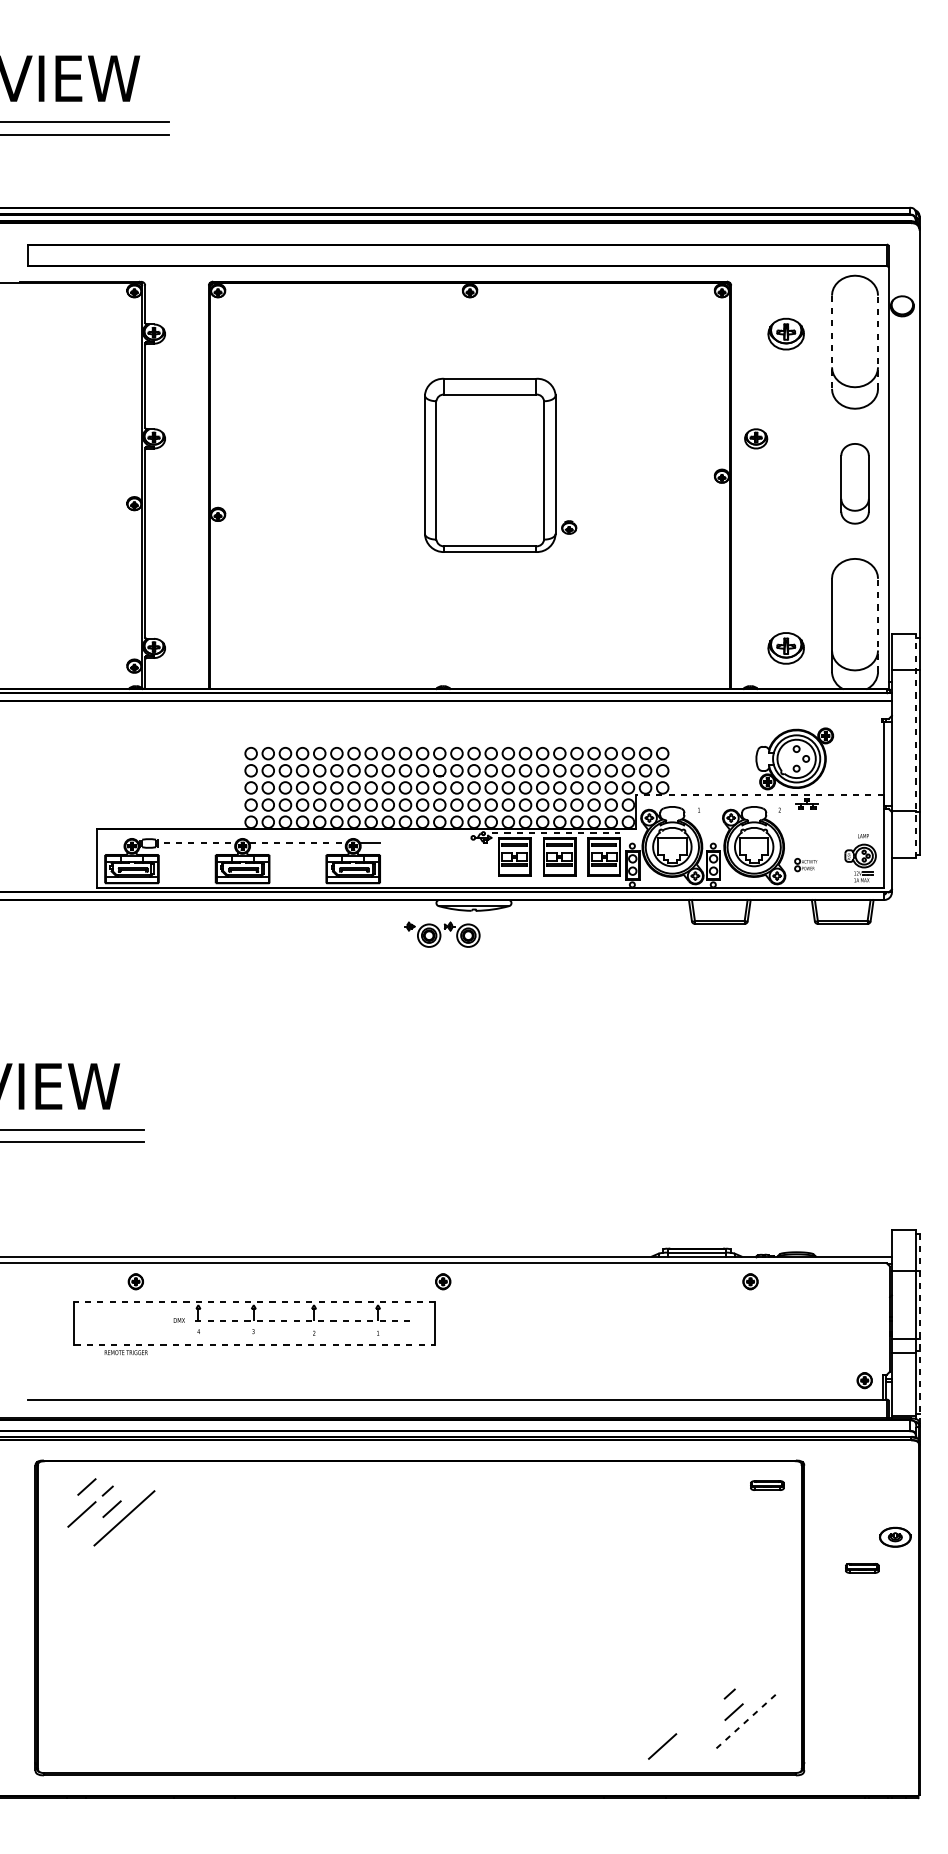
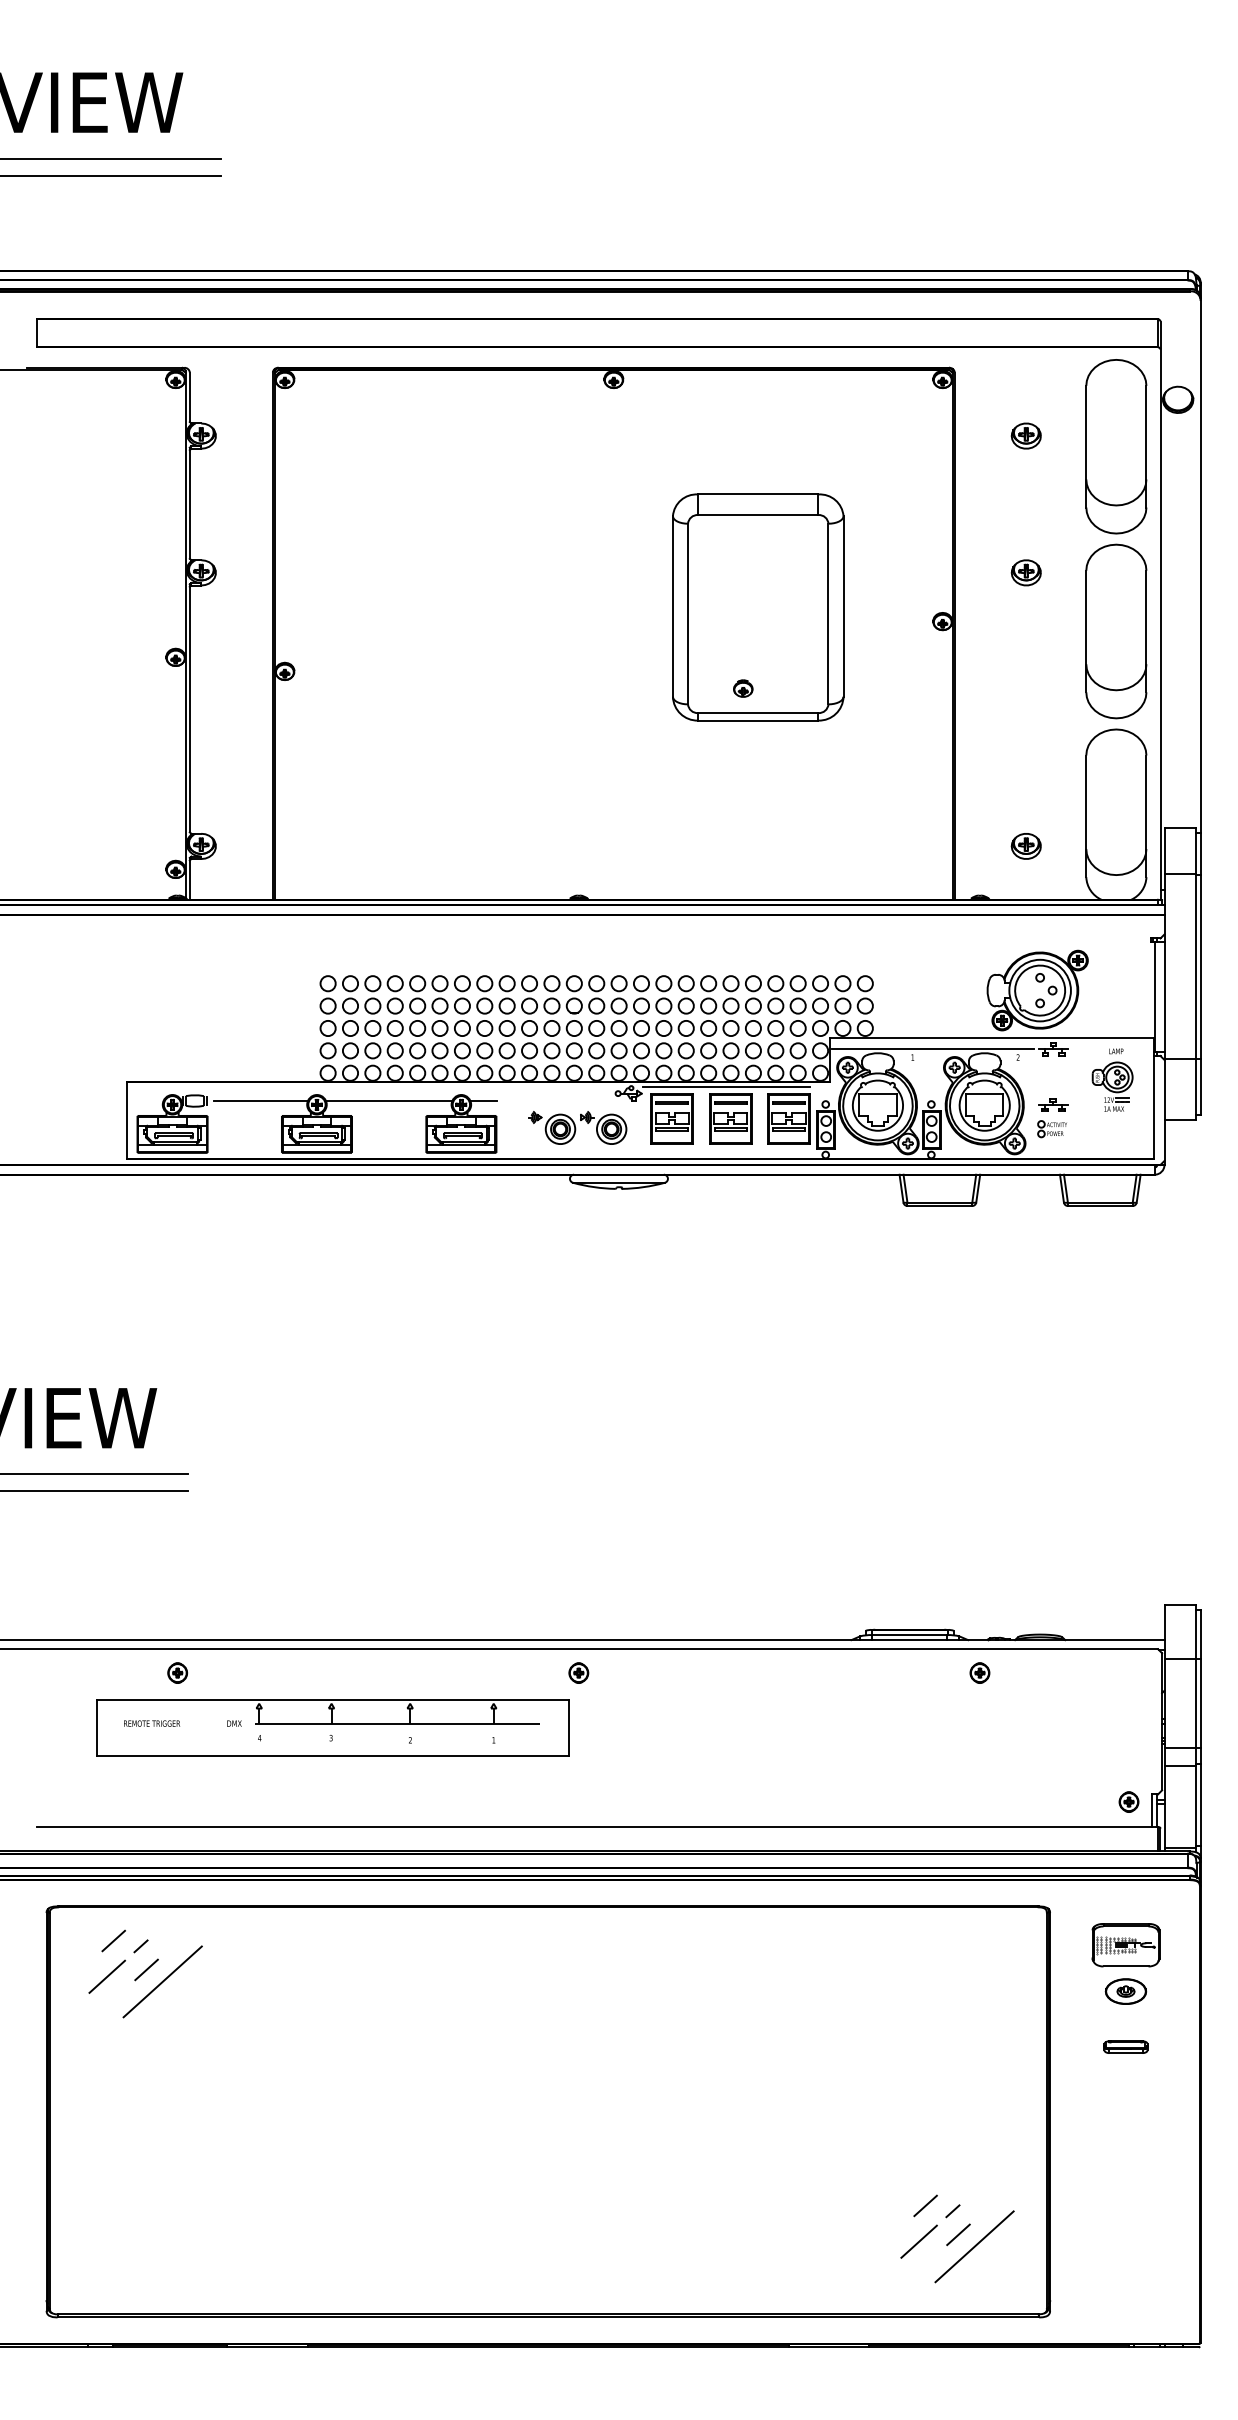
part: (785, 333) -> (1025, 435), size x0.62
line: (832, 342) -> (1086, 446), dashed -> solid
line: (878, 342) -> (1146, 446), dashed -> solid
part: (755, 438) -> (1025, 572), moved
part: (490, 465) -> (758, 607), moved
part: (855, 483) -> (1116, 631), size x1.67
line: (878, 625) -> (1146, 816), dashed -> solid
part: (785, 648) -> (1025, 846), size x0.62
line: (915, 745) -> (1195, 973), dashed -> solid
line: (759, 794) -> (991, 1037), dashed -> solid
line: (714, 804) -> (932, 1049), added
line: (556, 833) -> (726, 1087), dashed -> solid
line: (199, 843) -> (260, 1101), dashed -> solid
line: (298, 843) -> (389, 1101), dashed -> solid
part: (806, 846) -> (1053, 1104), added
part: (860, 857) -> (1112, 1079), moved
part: (442, 934) -> (577, 1127), moved
line: (254, 1302) -> (332, 1699), dashed -> solid
line: (304, 1321) -> (397, 1724), dashed -> solid
line: (919, 1328) -> (1200, 1734), dashed -> solid
line: (254, 1345) -> (332, 1756), dashed -> solid
text: (126, 1352) -> (152, 1723), moved
part: (767, 1485) -> (1001, 1938), removed
part: (862, 1490) -> (1125, 1945), added
part: (894, 1537) -> (1125, 1991), moved
line: (708, 1689) -> (925, 2205), added
line: (746, 1721) -> (974, 2246), dashed -> solid
line: (662, 1746) -> (918, 2241), moved

